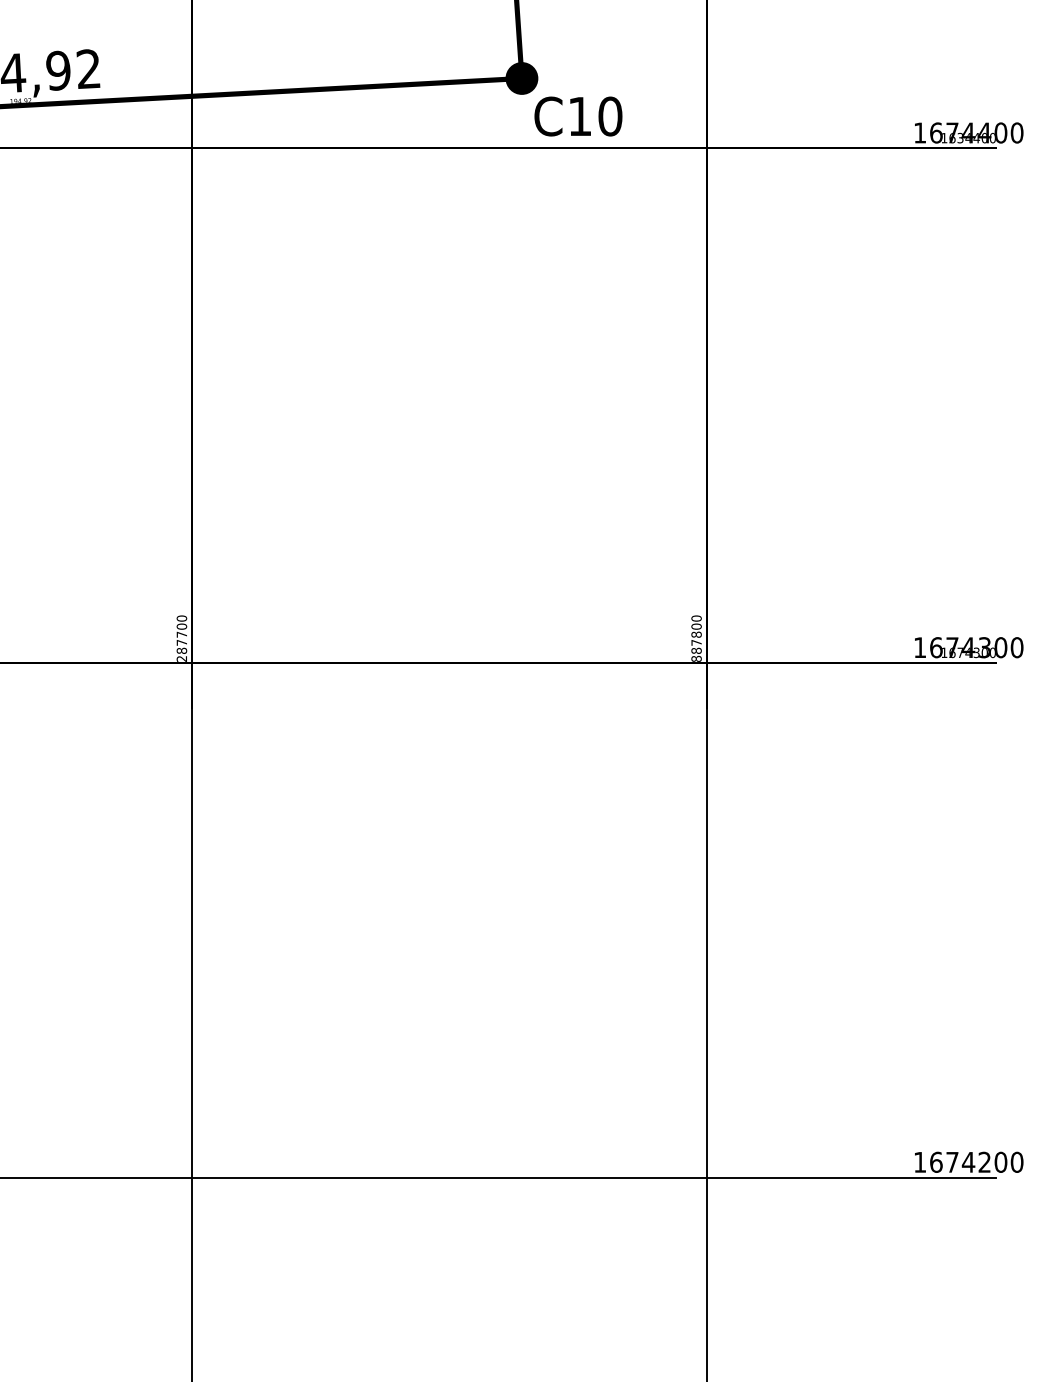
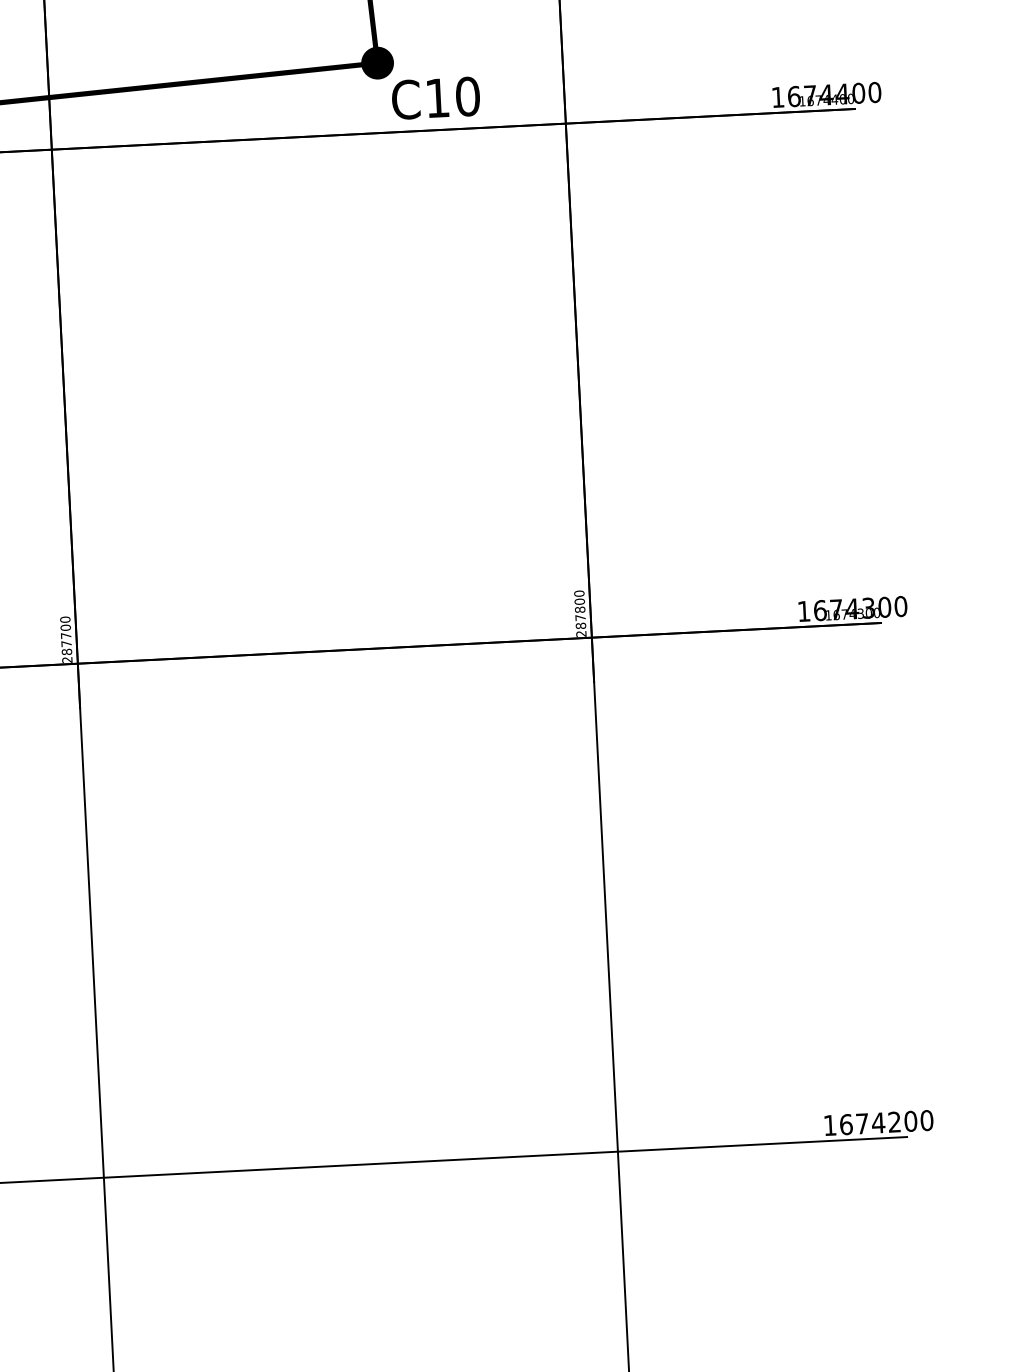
text: (960, 137) -> (818, 99), 1634400 -> 1674400
text: (696, 658) -> (581, 633), 887800 -> 287800

